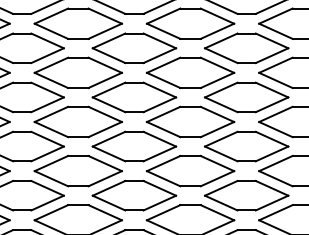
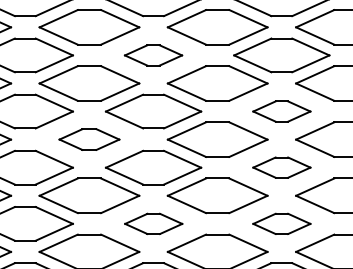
part: (134, 48) -> (153, 55), size x0.6
part: (246, 97) -> (281, 111), size x0.6
part: (78, 121) -> (89, 139), size x0.6
part: (246, 146) -> (281, 167), size x0.6
part: (134, 195) -> (153, 223), size x0.6
part: (246, 195) -> (281, 223), size x0.6

